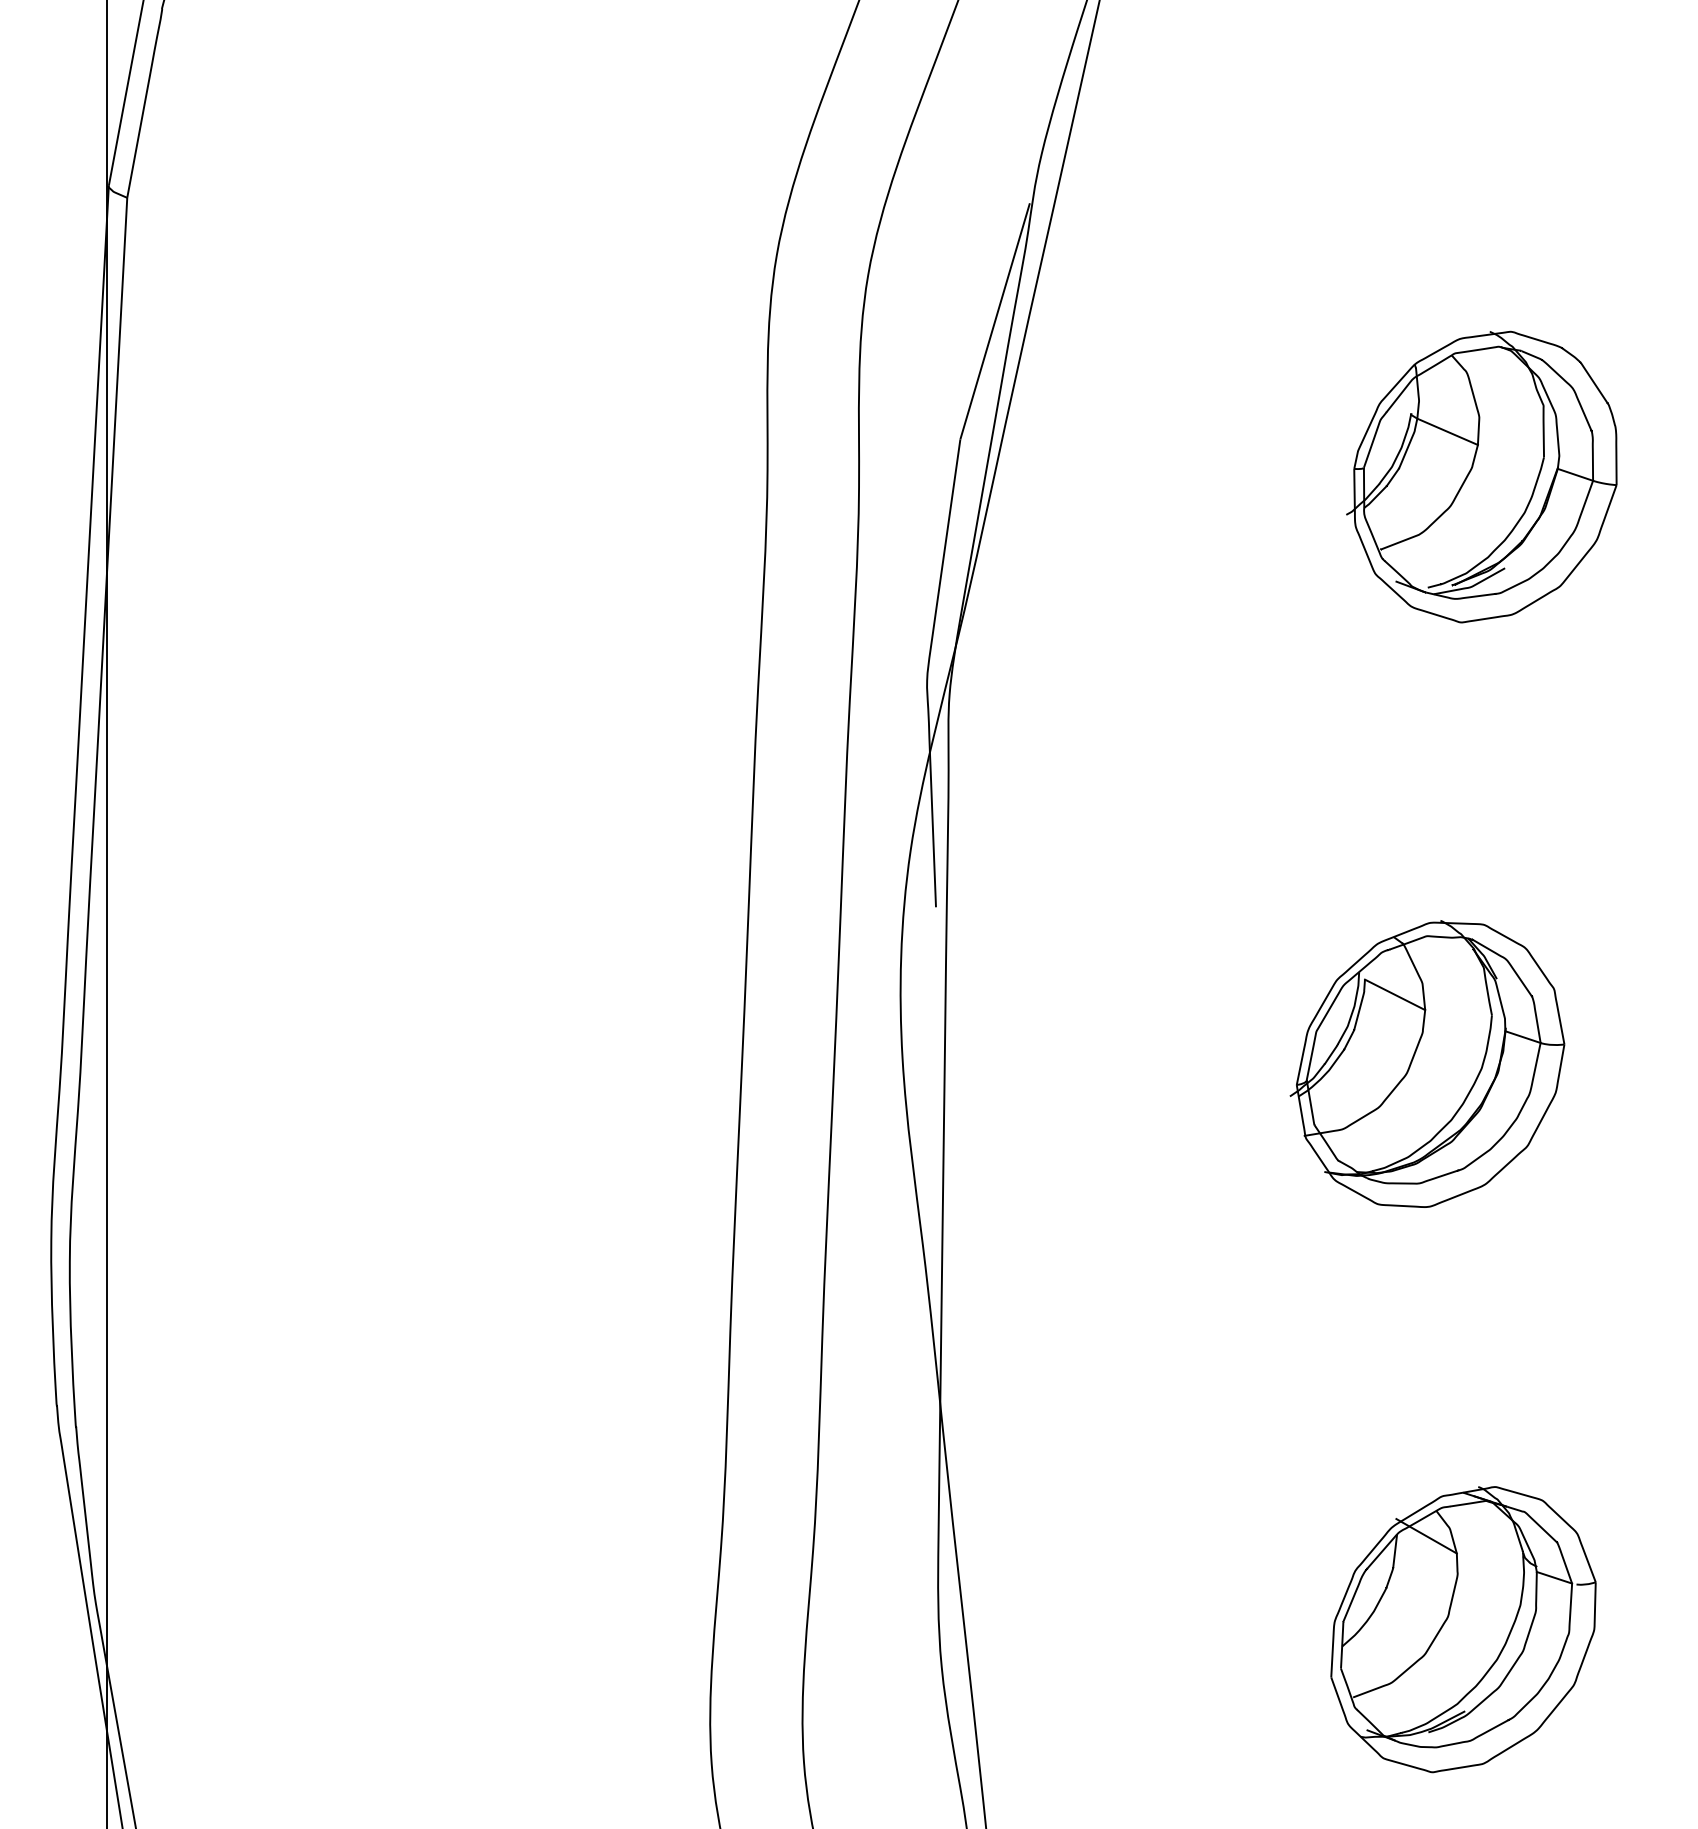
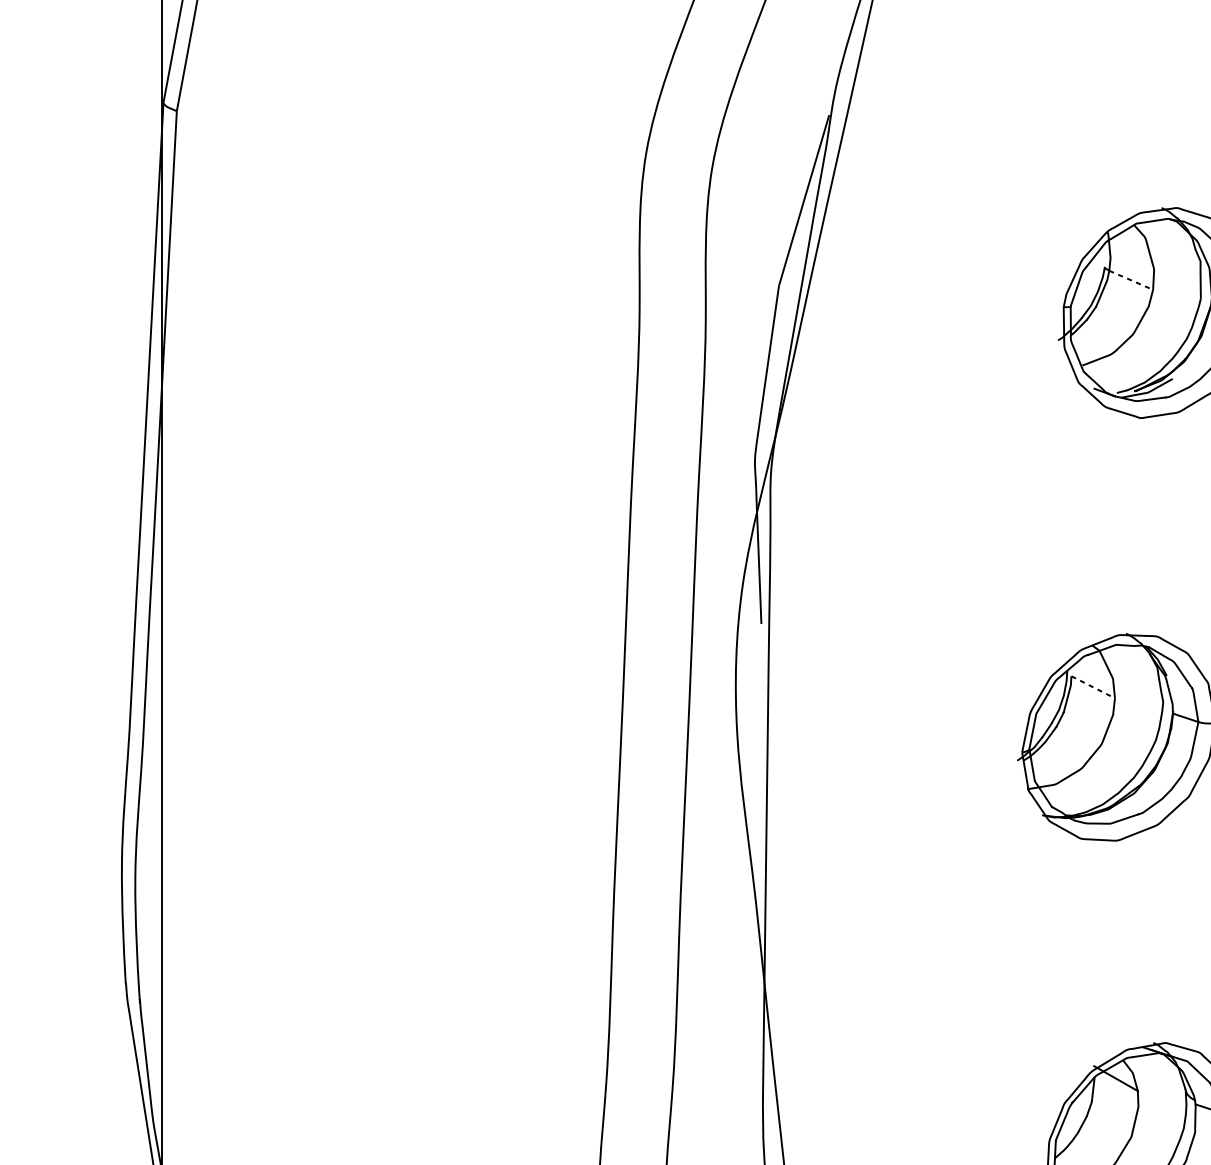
line: (1448, 432) -> (1131, 280), solid -> dashed
line: (1395, 994) -> (1093, 687), solid -> dashed

